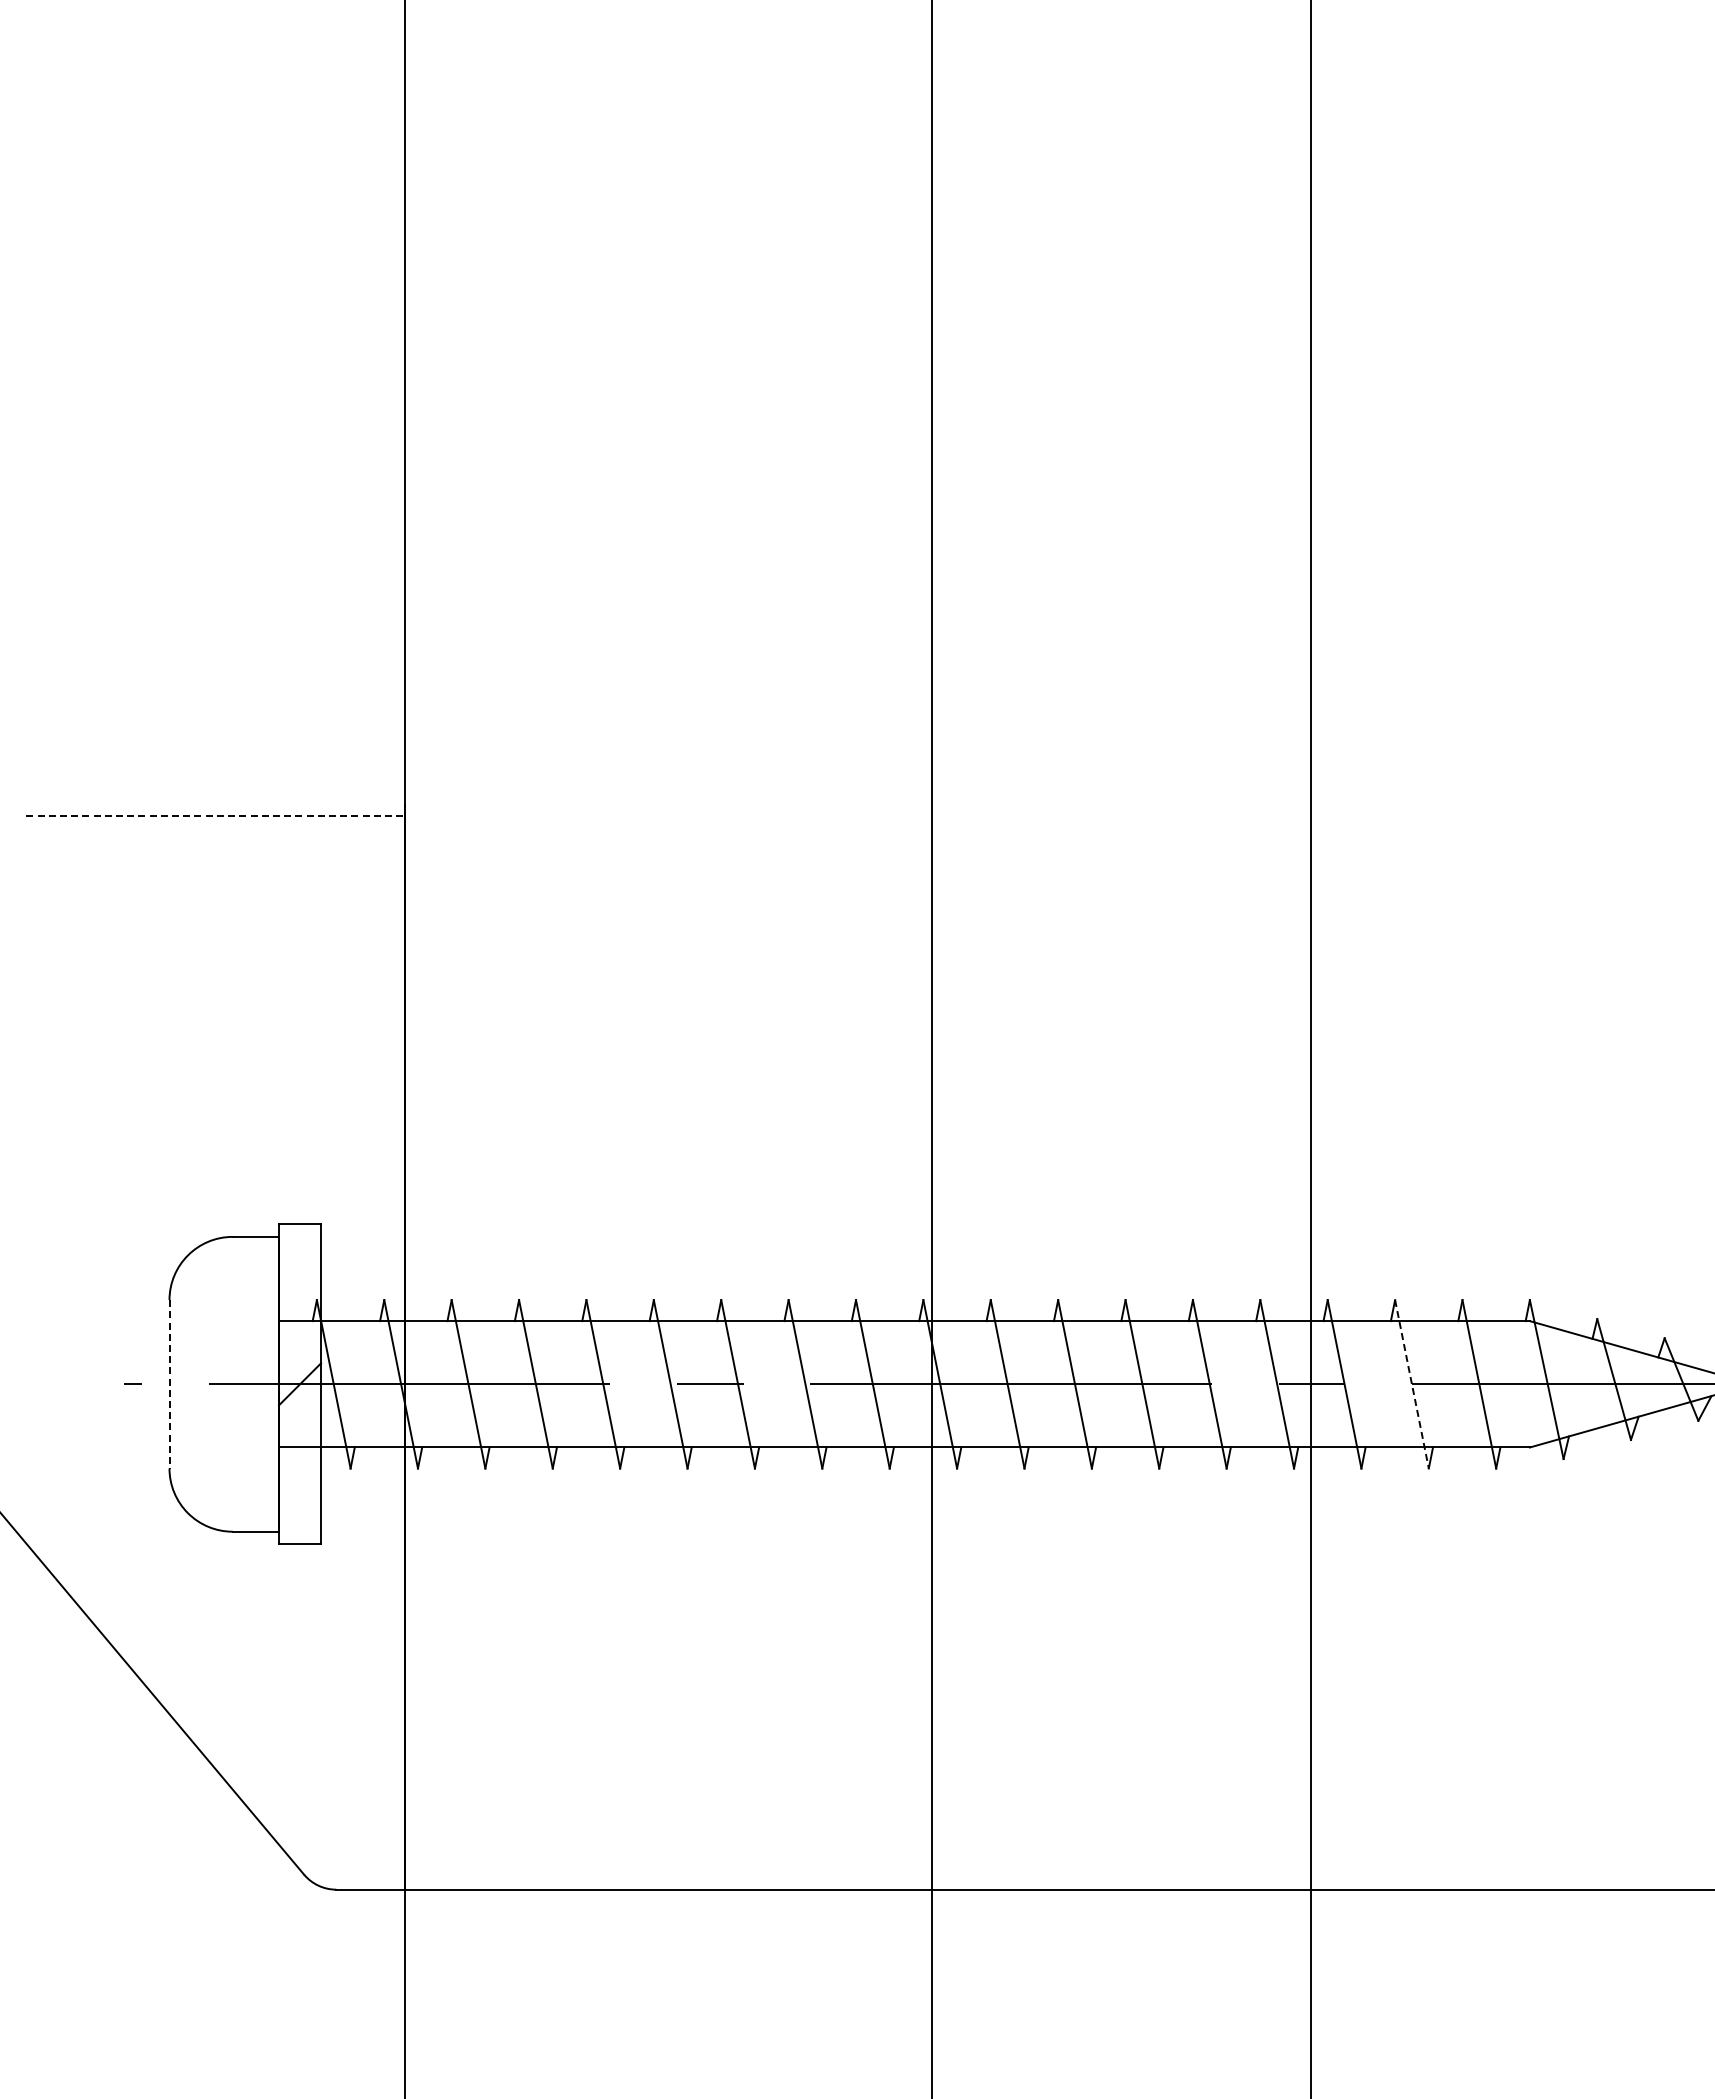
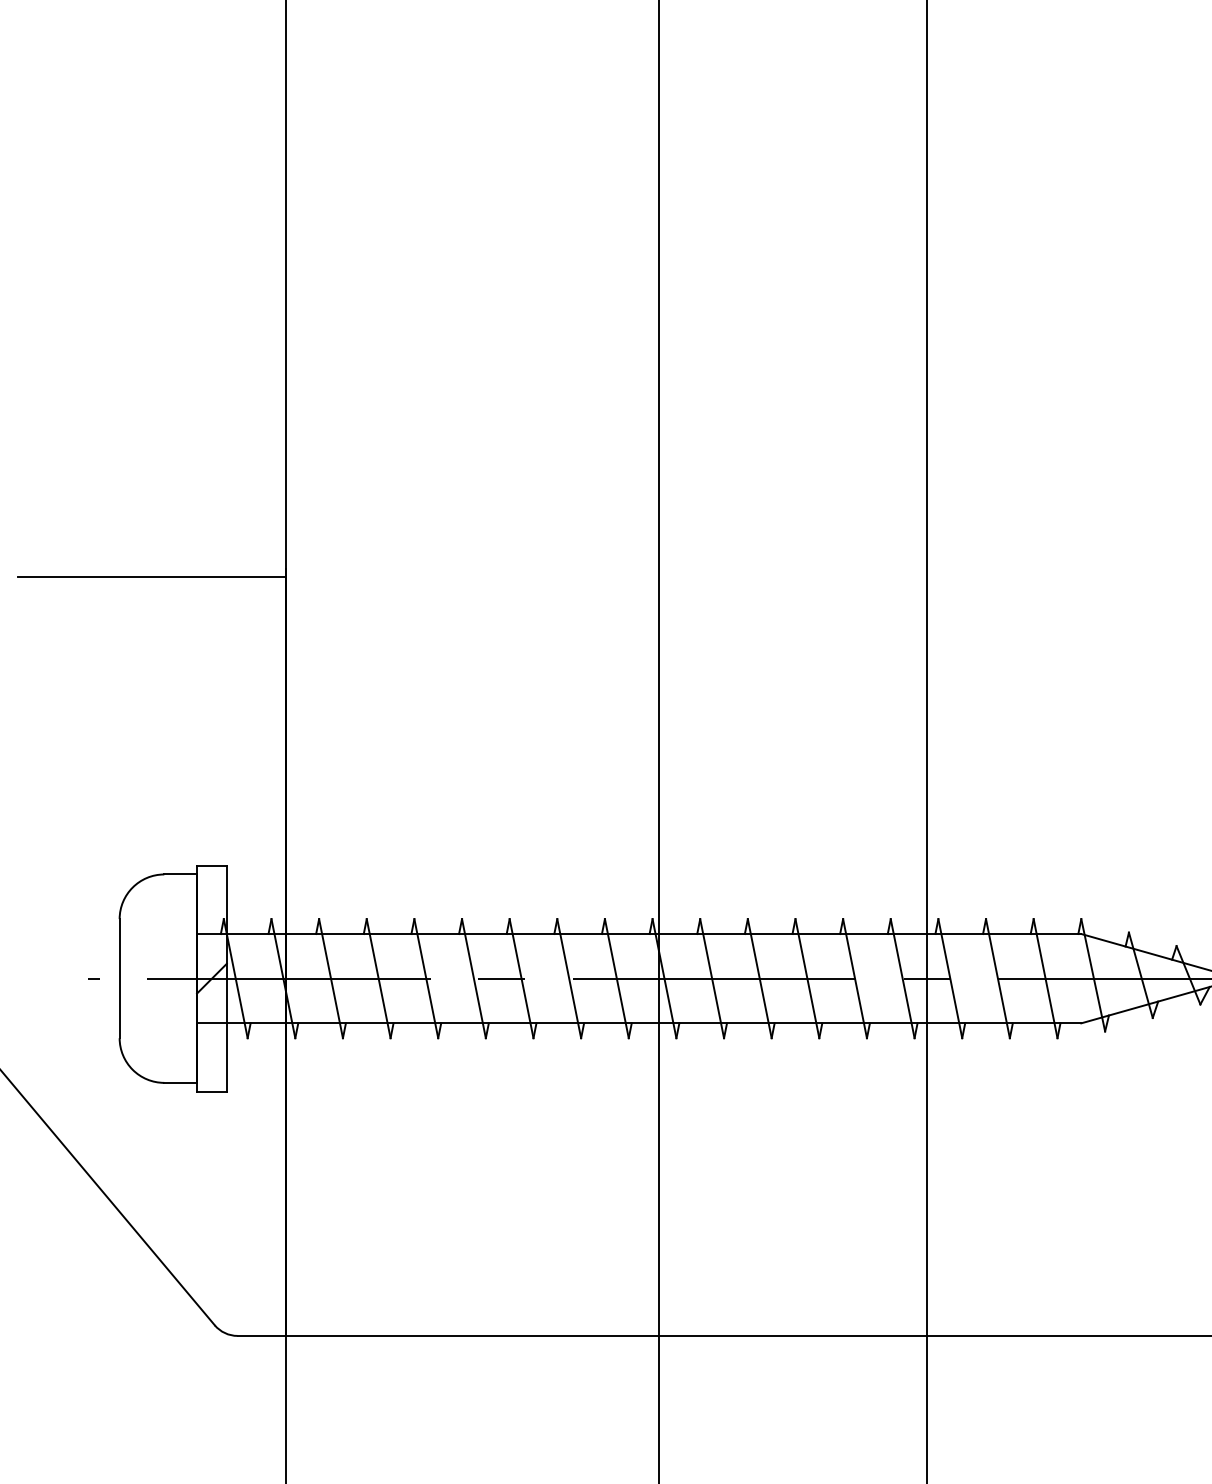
line: (215, 815) -> (152, 576), dashed -> solid
line: (169, 1384) -> (119, 978), dashed -> solid
line: (1411, 1384) -> (997, 978), dashed -> solid

